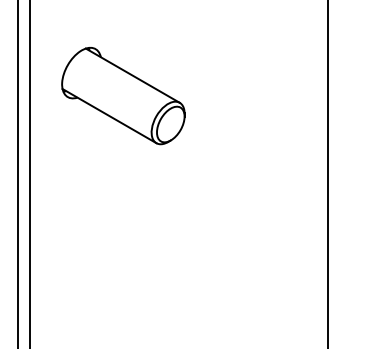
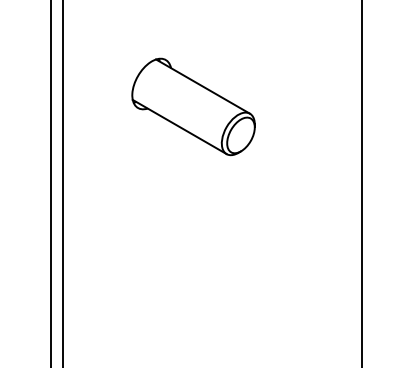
part: (123, 95) -> (193, 106), moved

